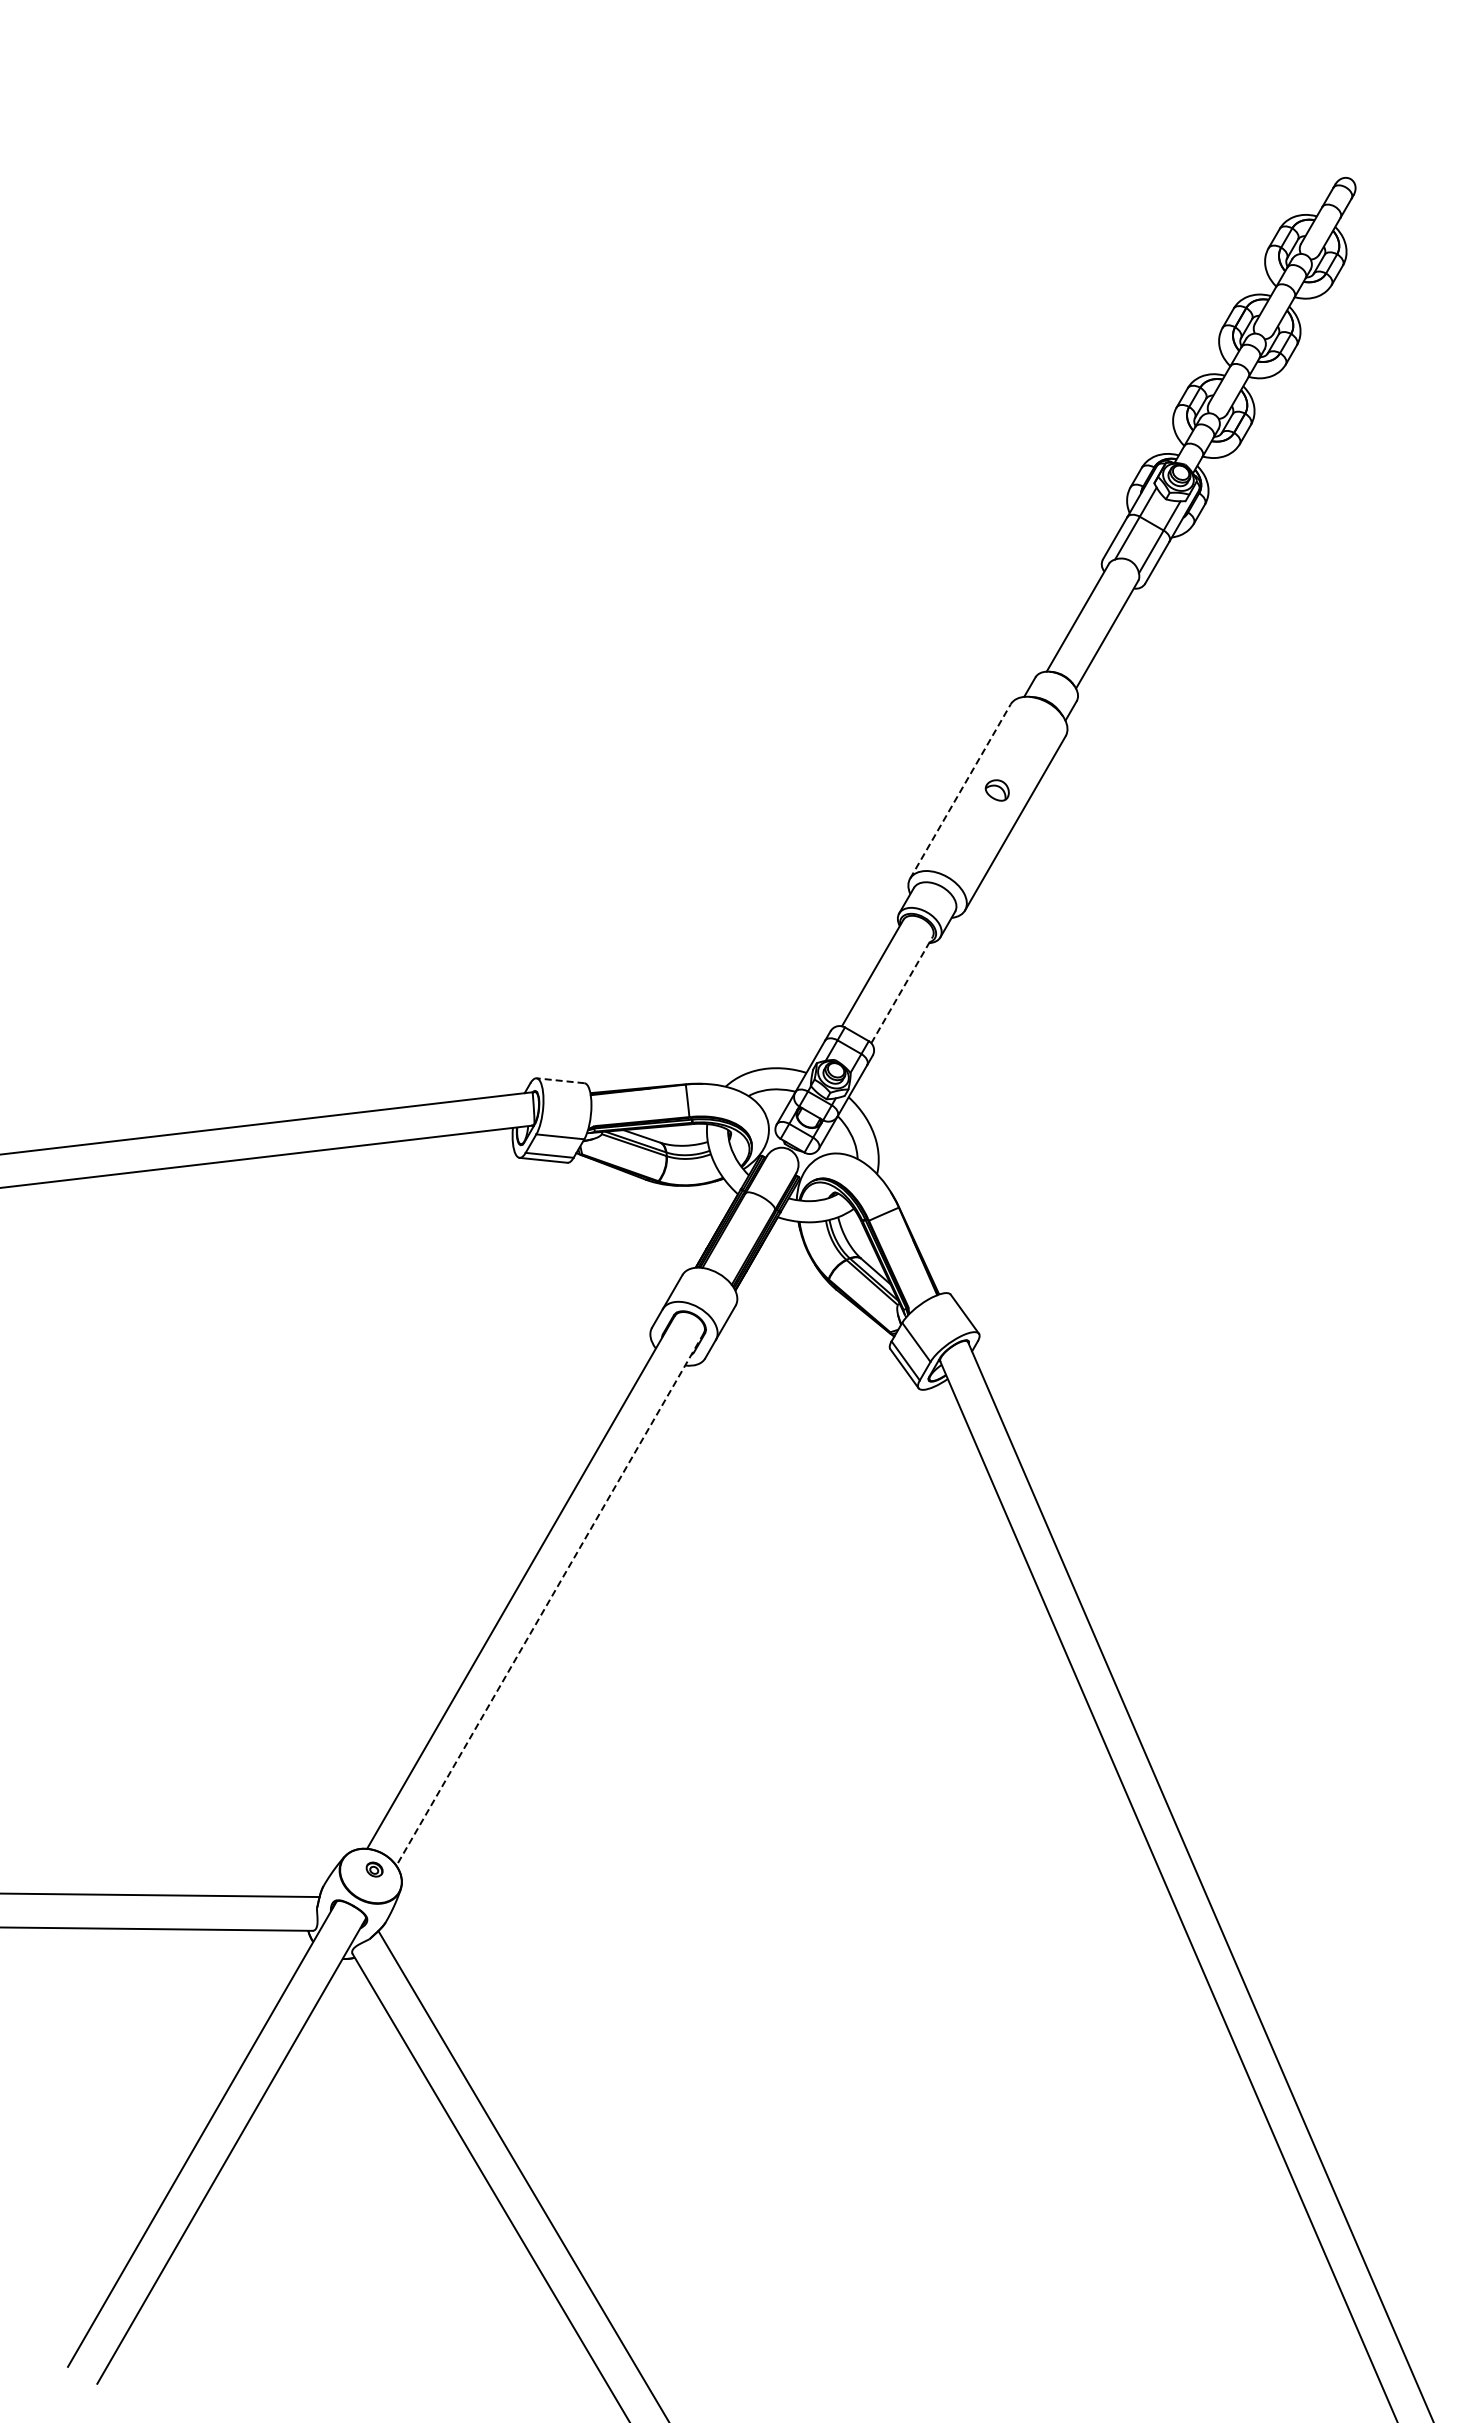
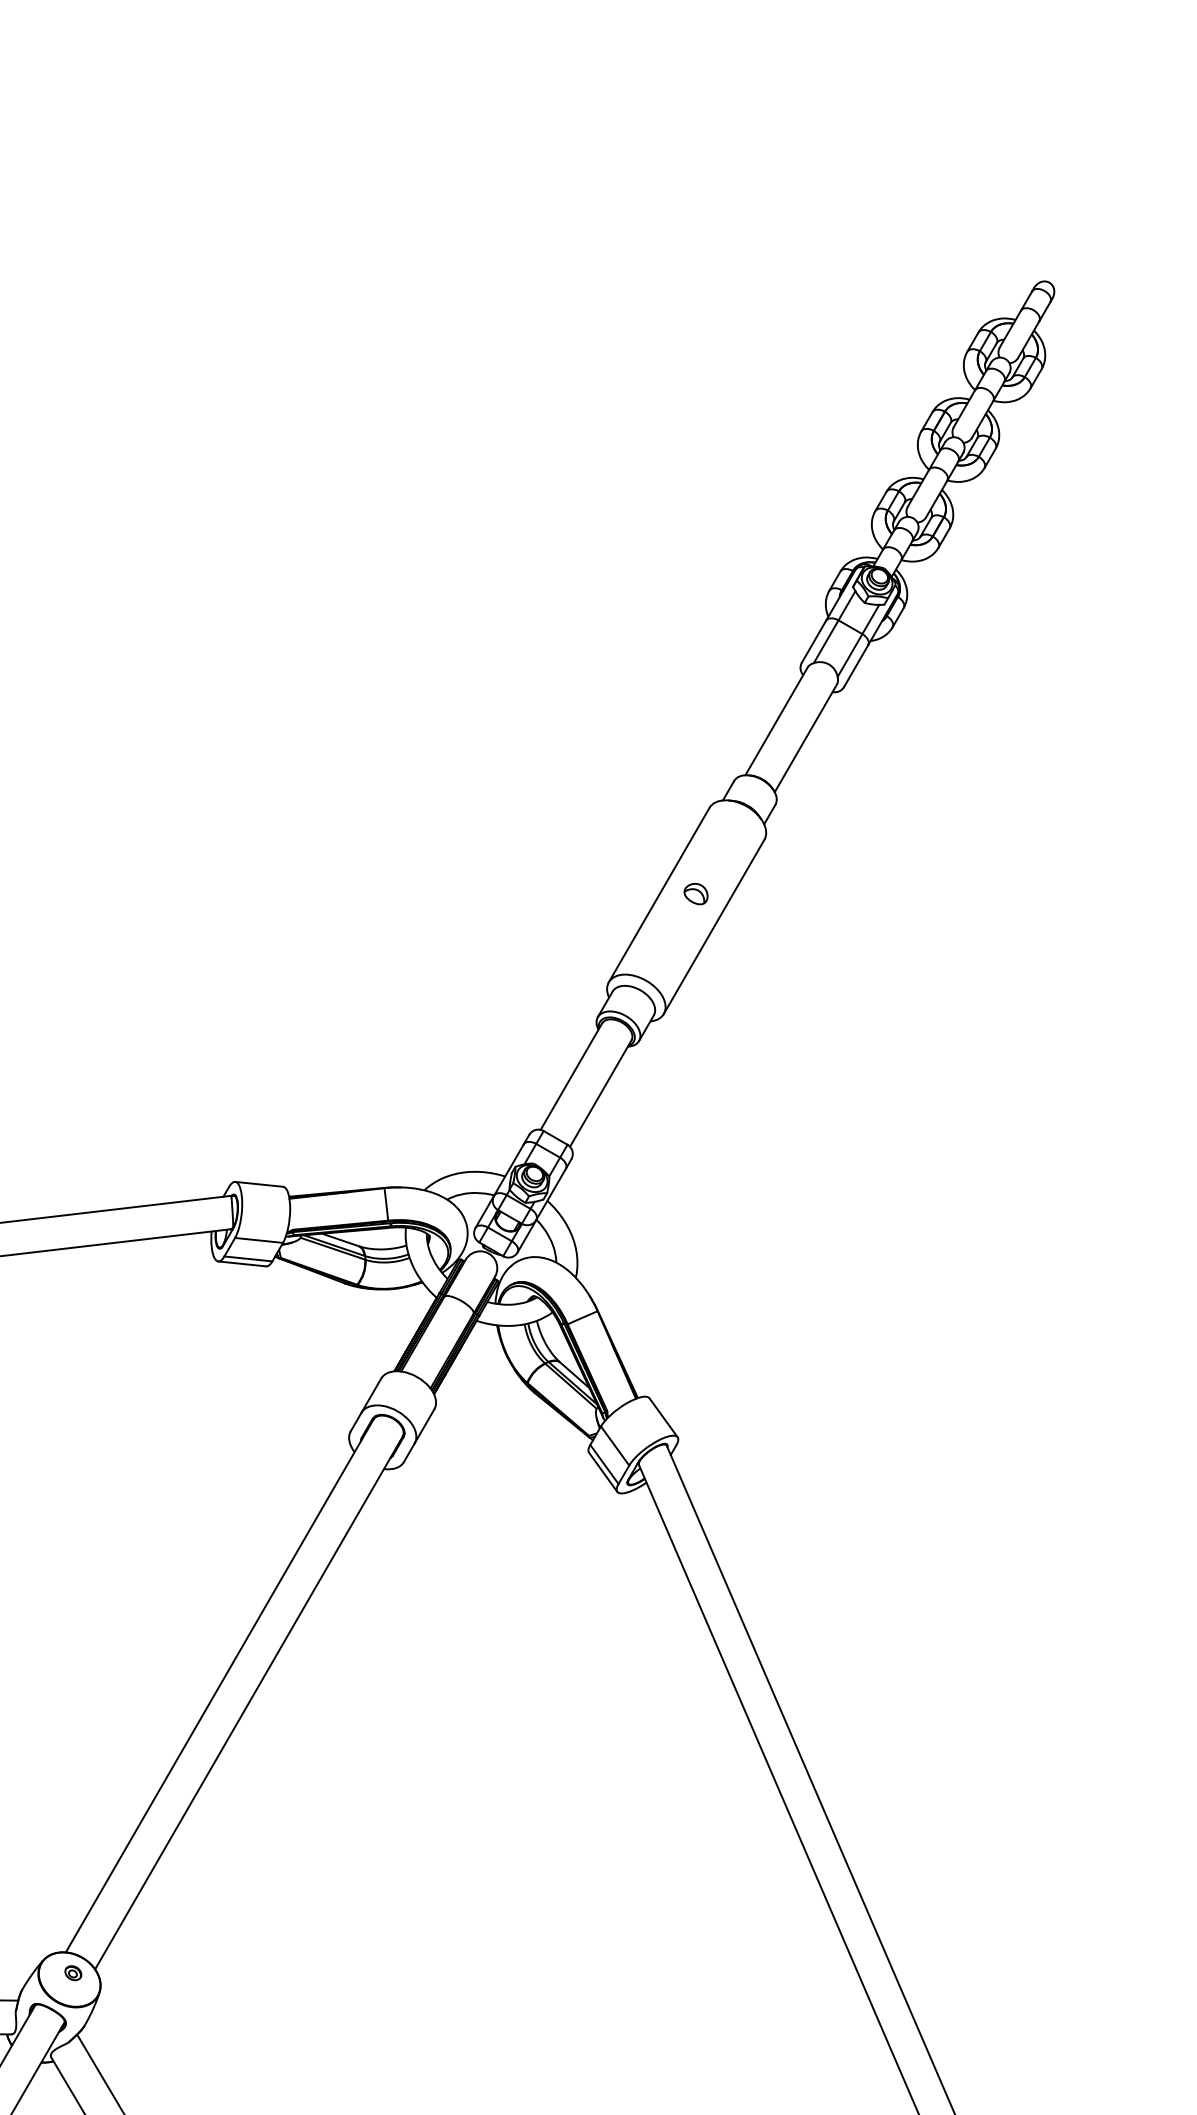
line: (960, 791) -> (659, 895), dashed -> solid
line: (902, 989) -> (601, 1093), dashed -> solid
line: (560, 1080) -> (259, 1184), dashed -> solid
line: (550, 1599) -> (249, 1703), dashed -> solid

